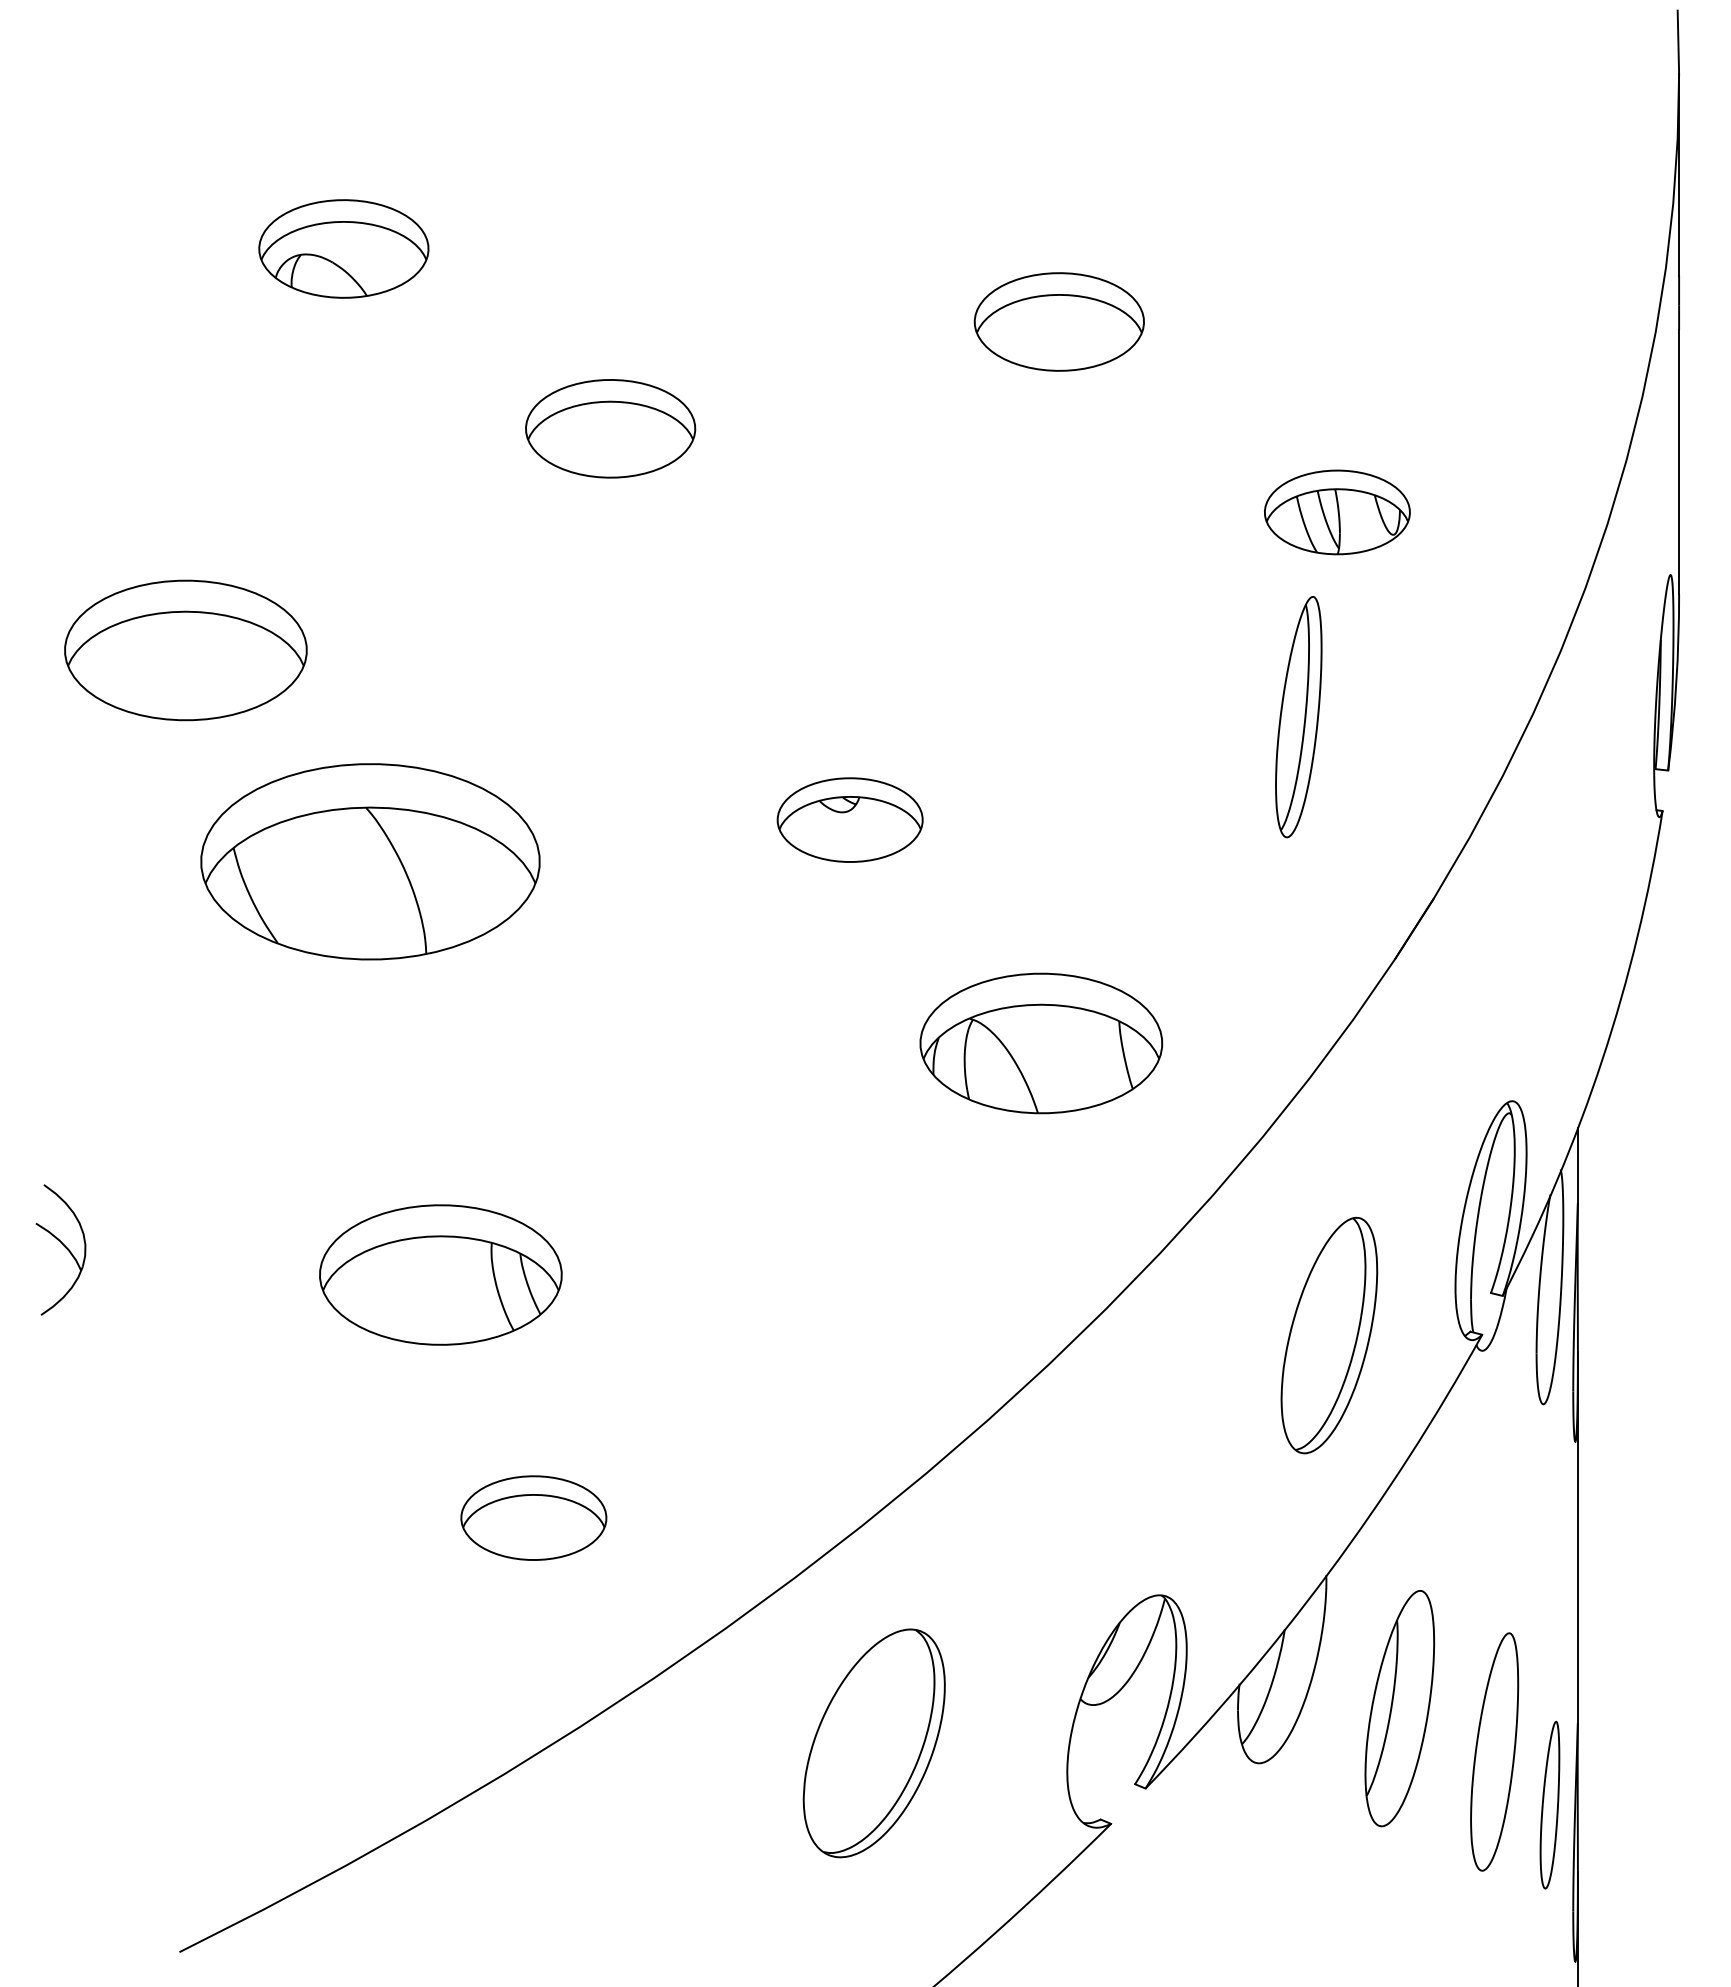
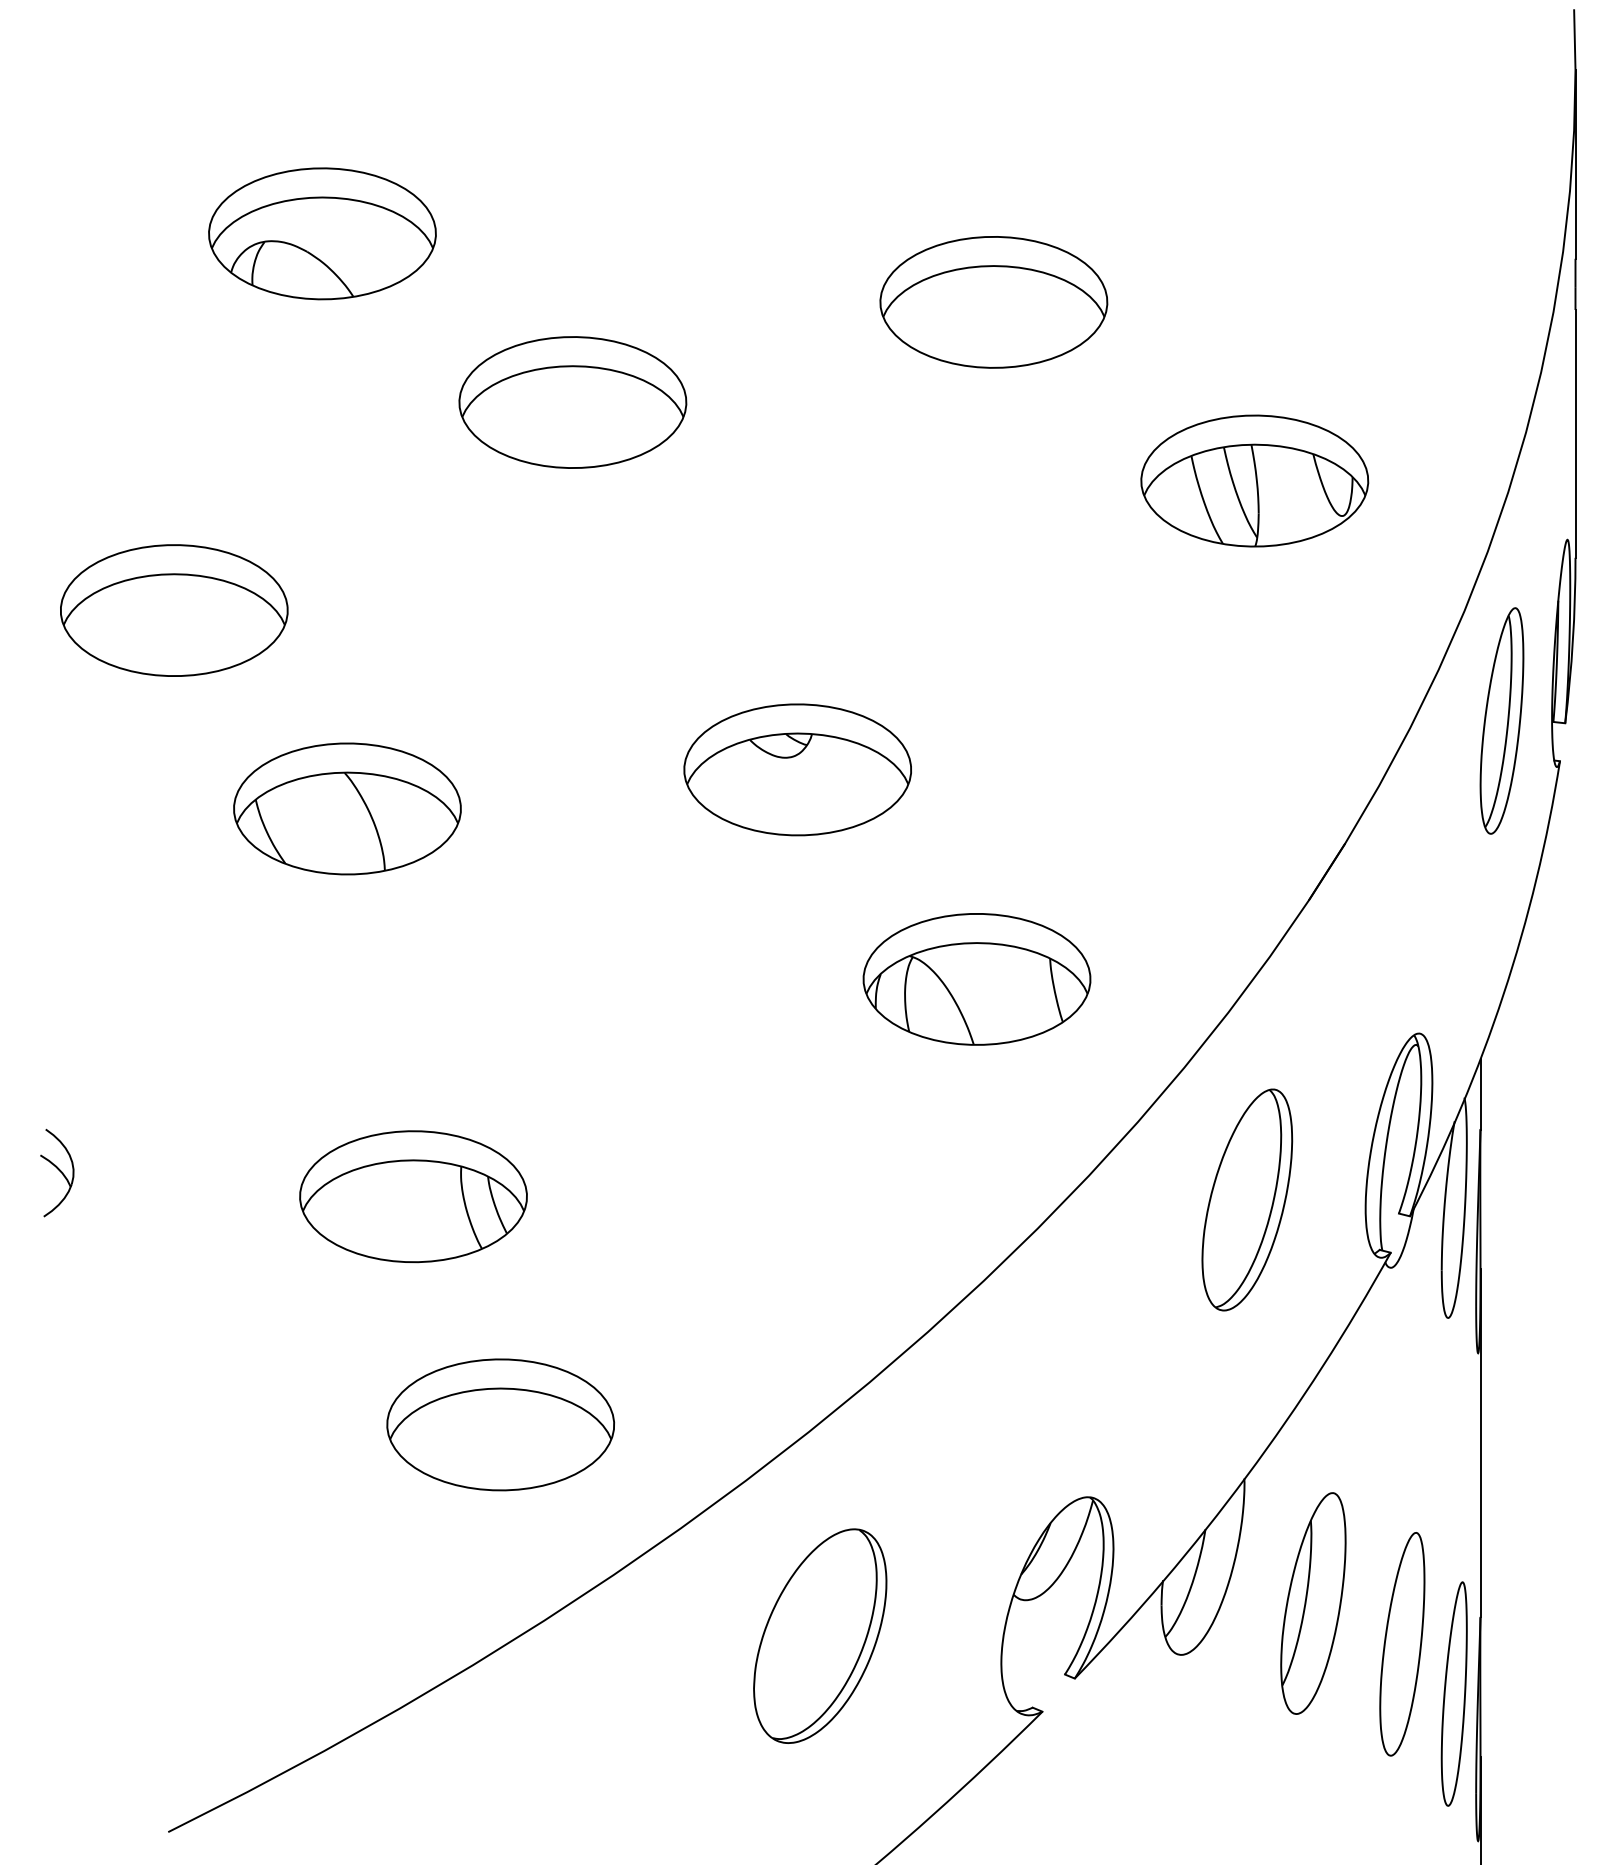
part: (343, 248) -> (322, 233), size x1.43
part: (1059, 321) -> (994, 301), size x1.43
part: (610, 428) -> (572, 402), size x1.43
part: (1337, 512) -> (1254, 481), size x1.67
part: (1298, 717) -> (1501, 721), moved
part: (849, 819) -> (796, 769), size x1.67
part: (370, 861) -> (347, 808), size x0.71
part: (61, 1249) -> (57, 1172), size x0.71
part: (1329, 1335) -> (1247, 1199), moved
part: (533, 1517) -> (500, 1424), size x1.67
part: (1549, 1805) -> (1453, 1694), size x1.43

